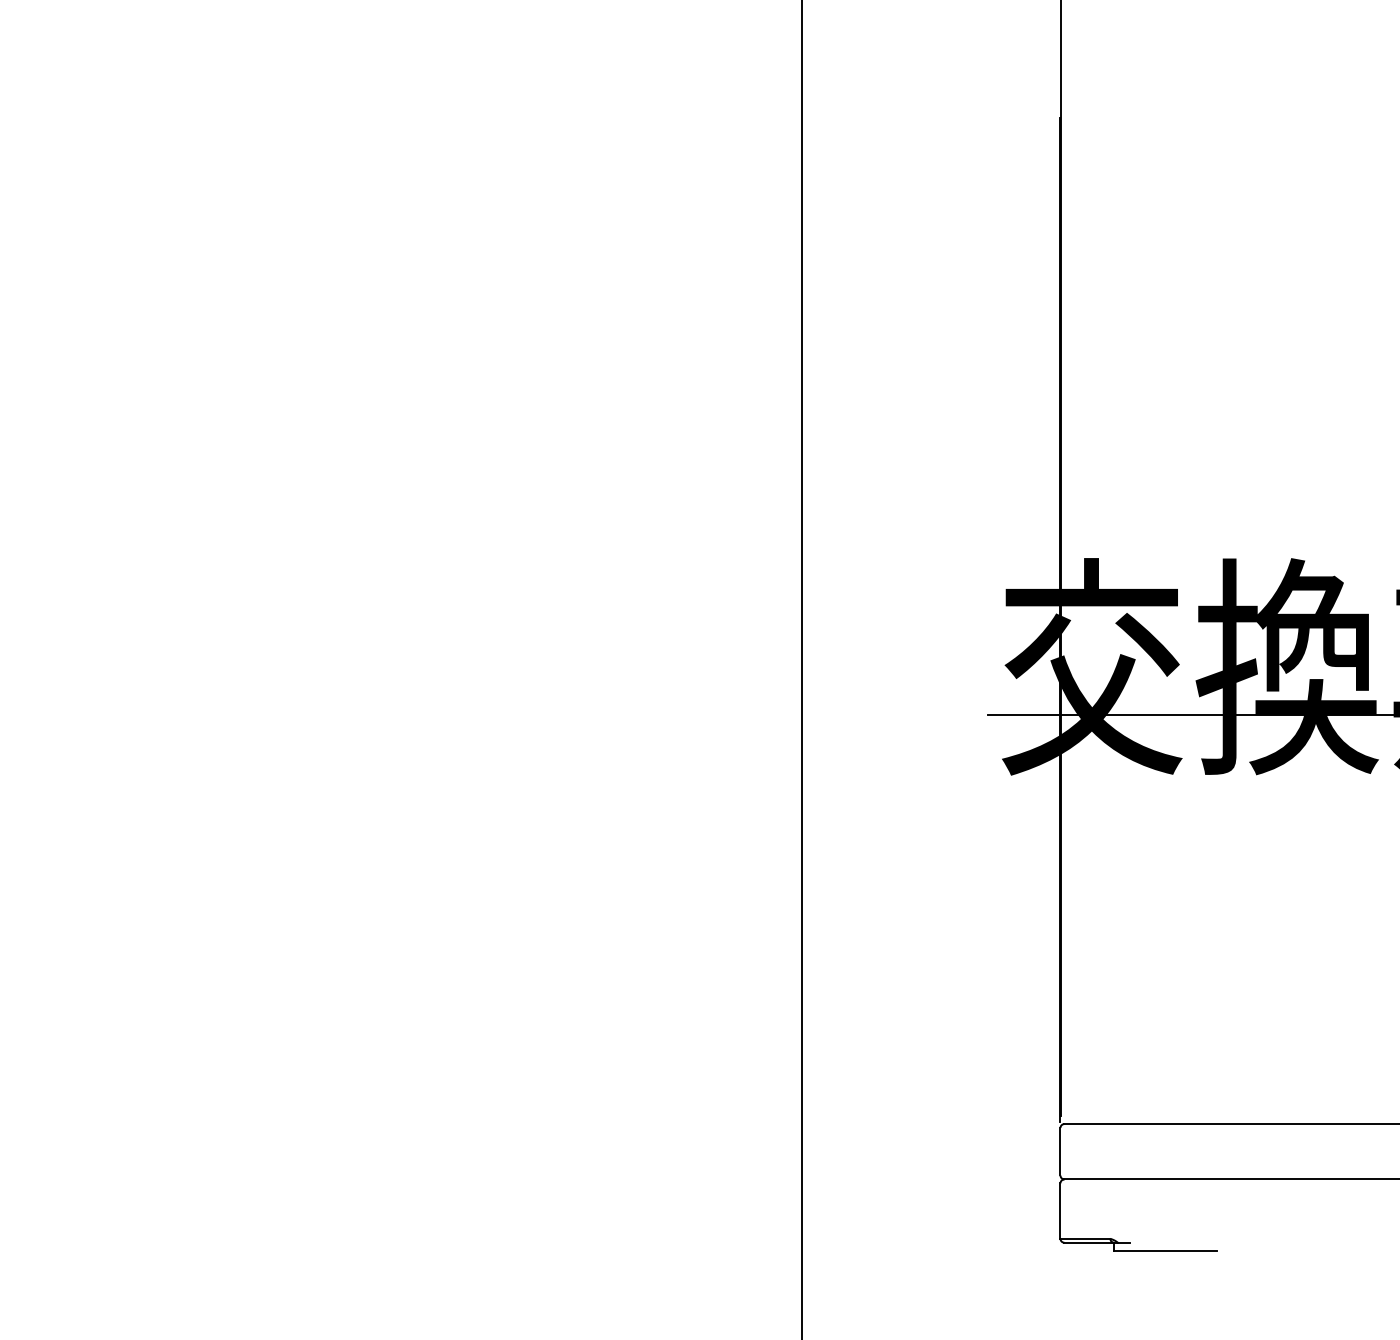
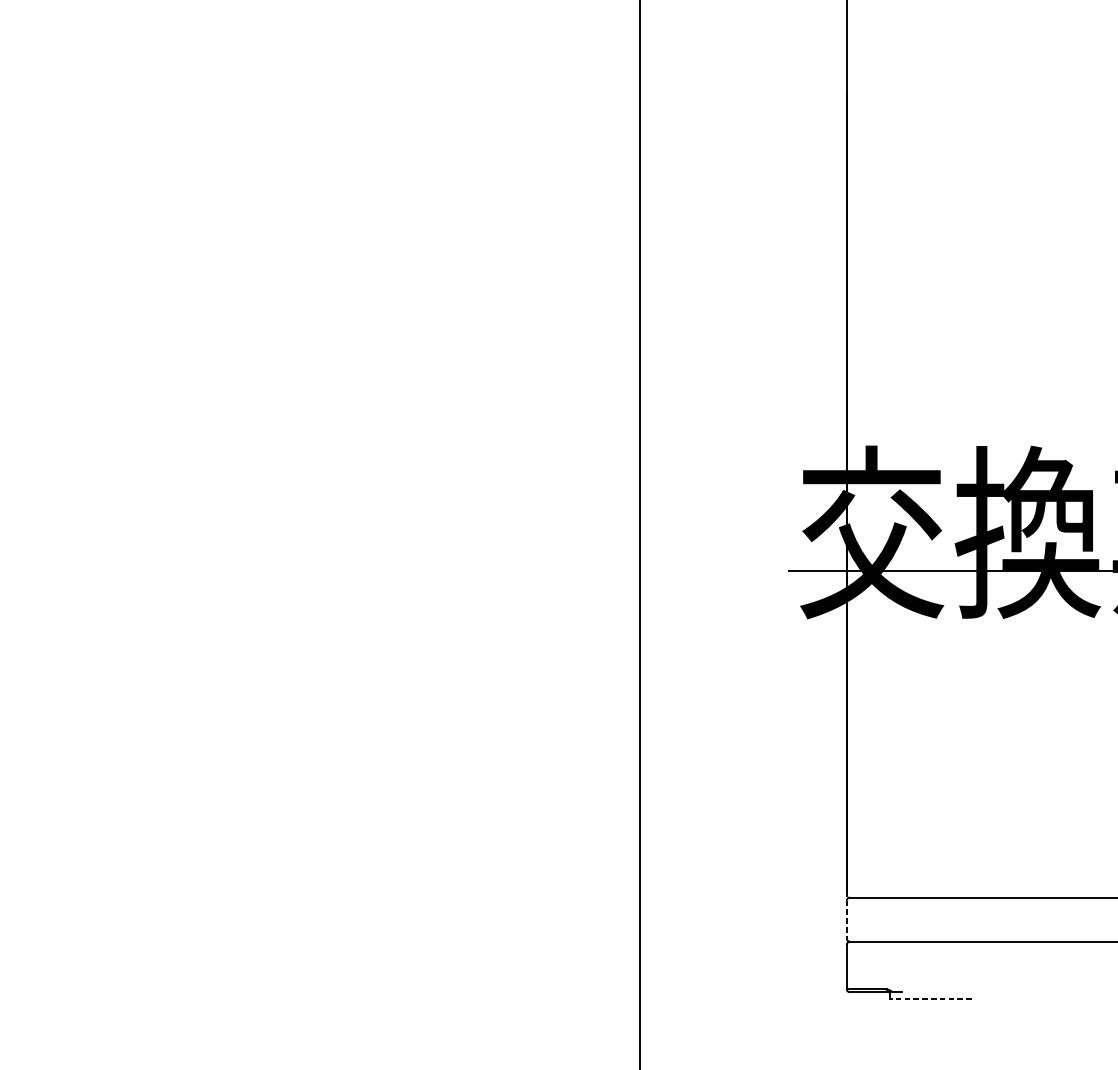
line: (1060, 1151) -> (846, 919), solid -> dashed
line: (1165, 1250) -> (930, 998), solid -> dashed

